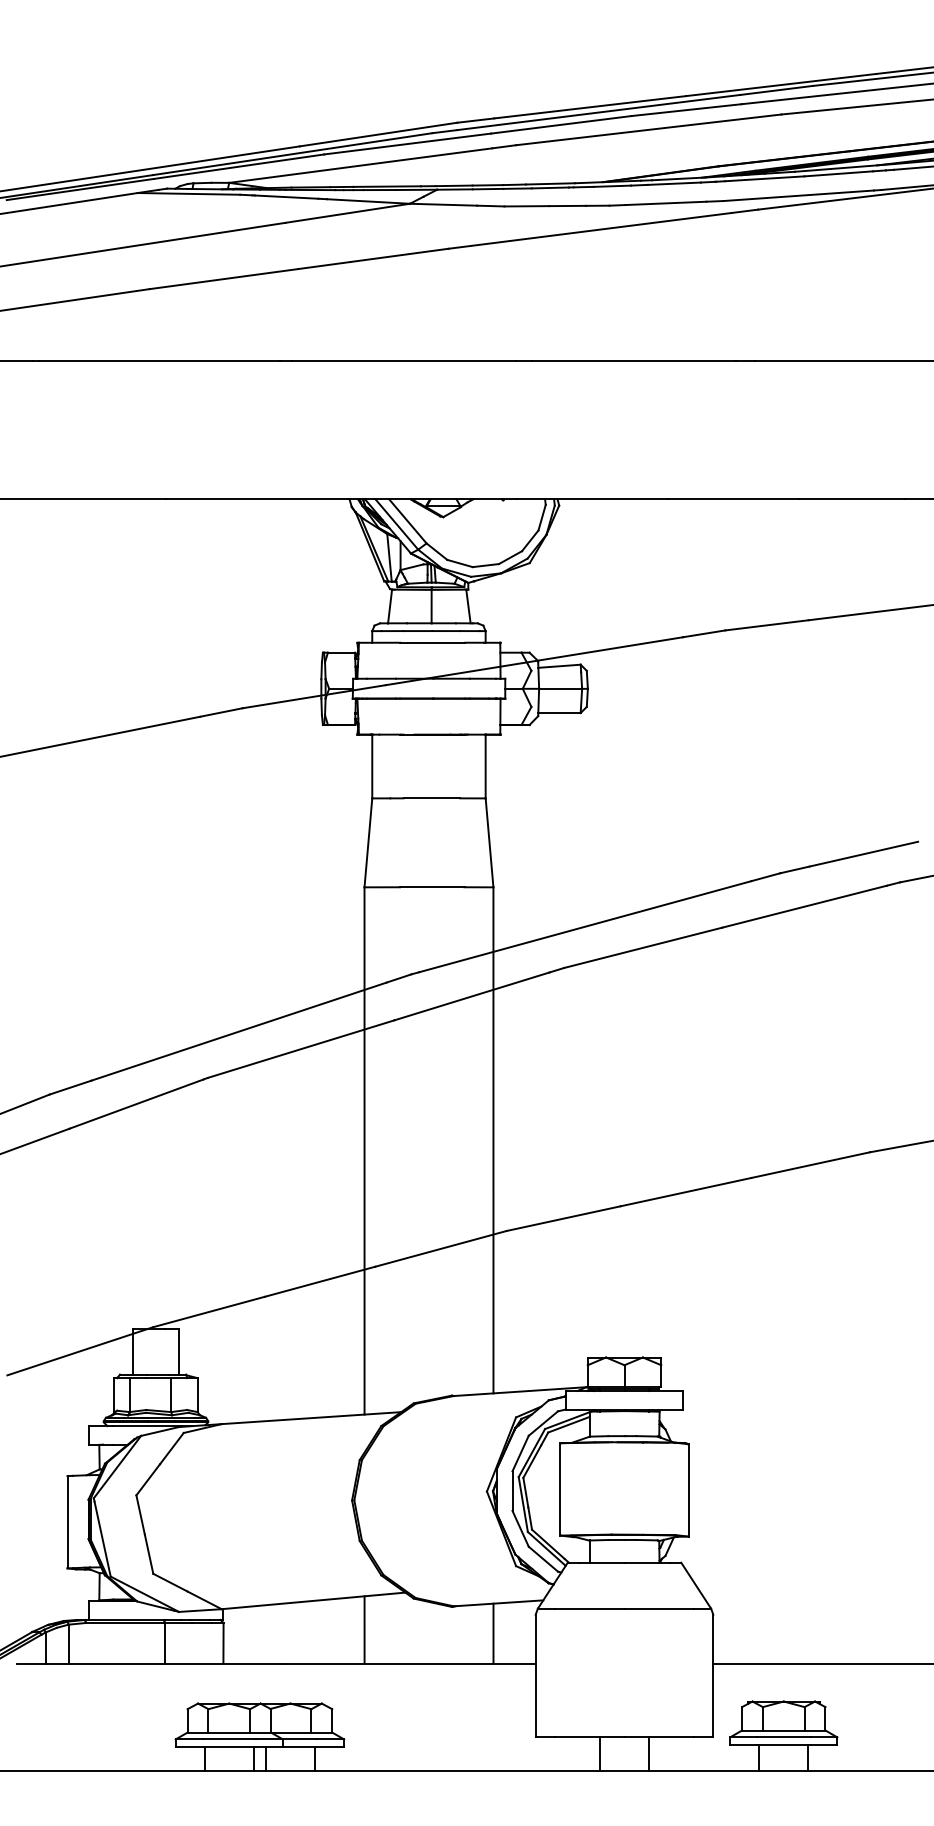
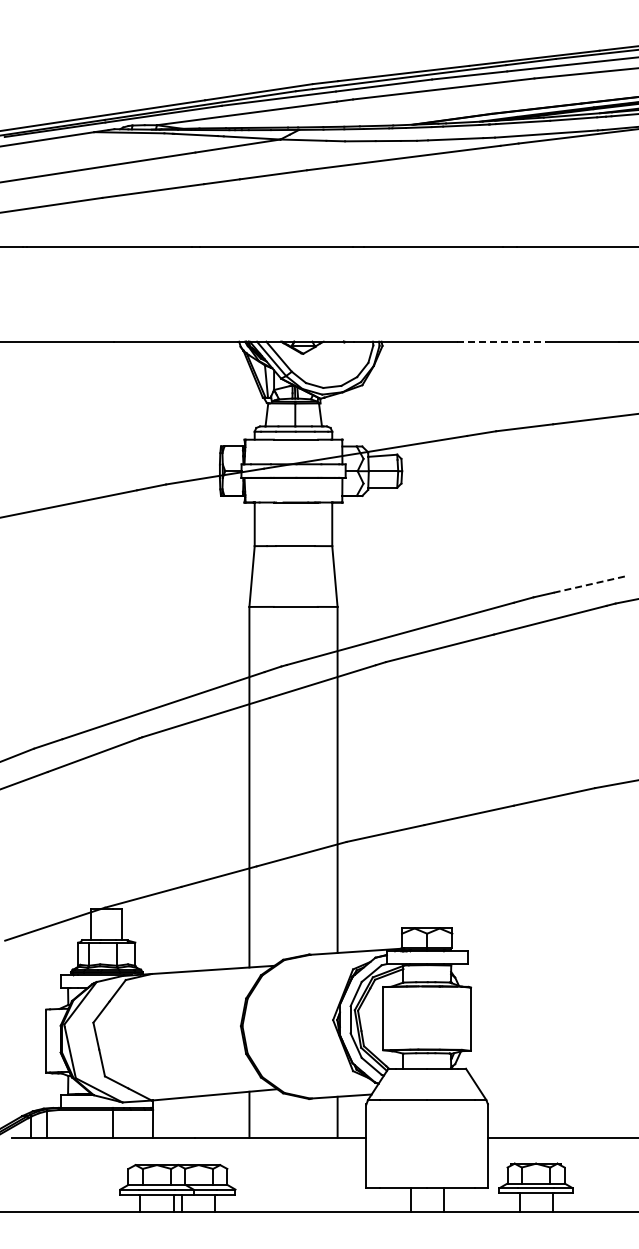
line: (733, 499) -> (501, 341), solid -> dashed
line: (864, 854) -> (591, 584), solid -> dashed

